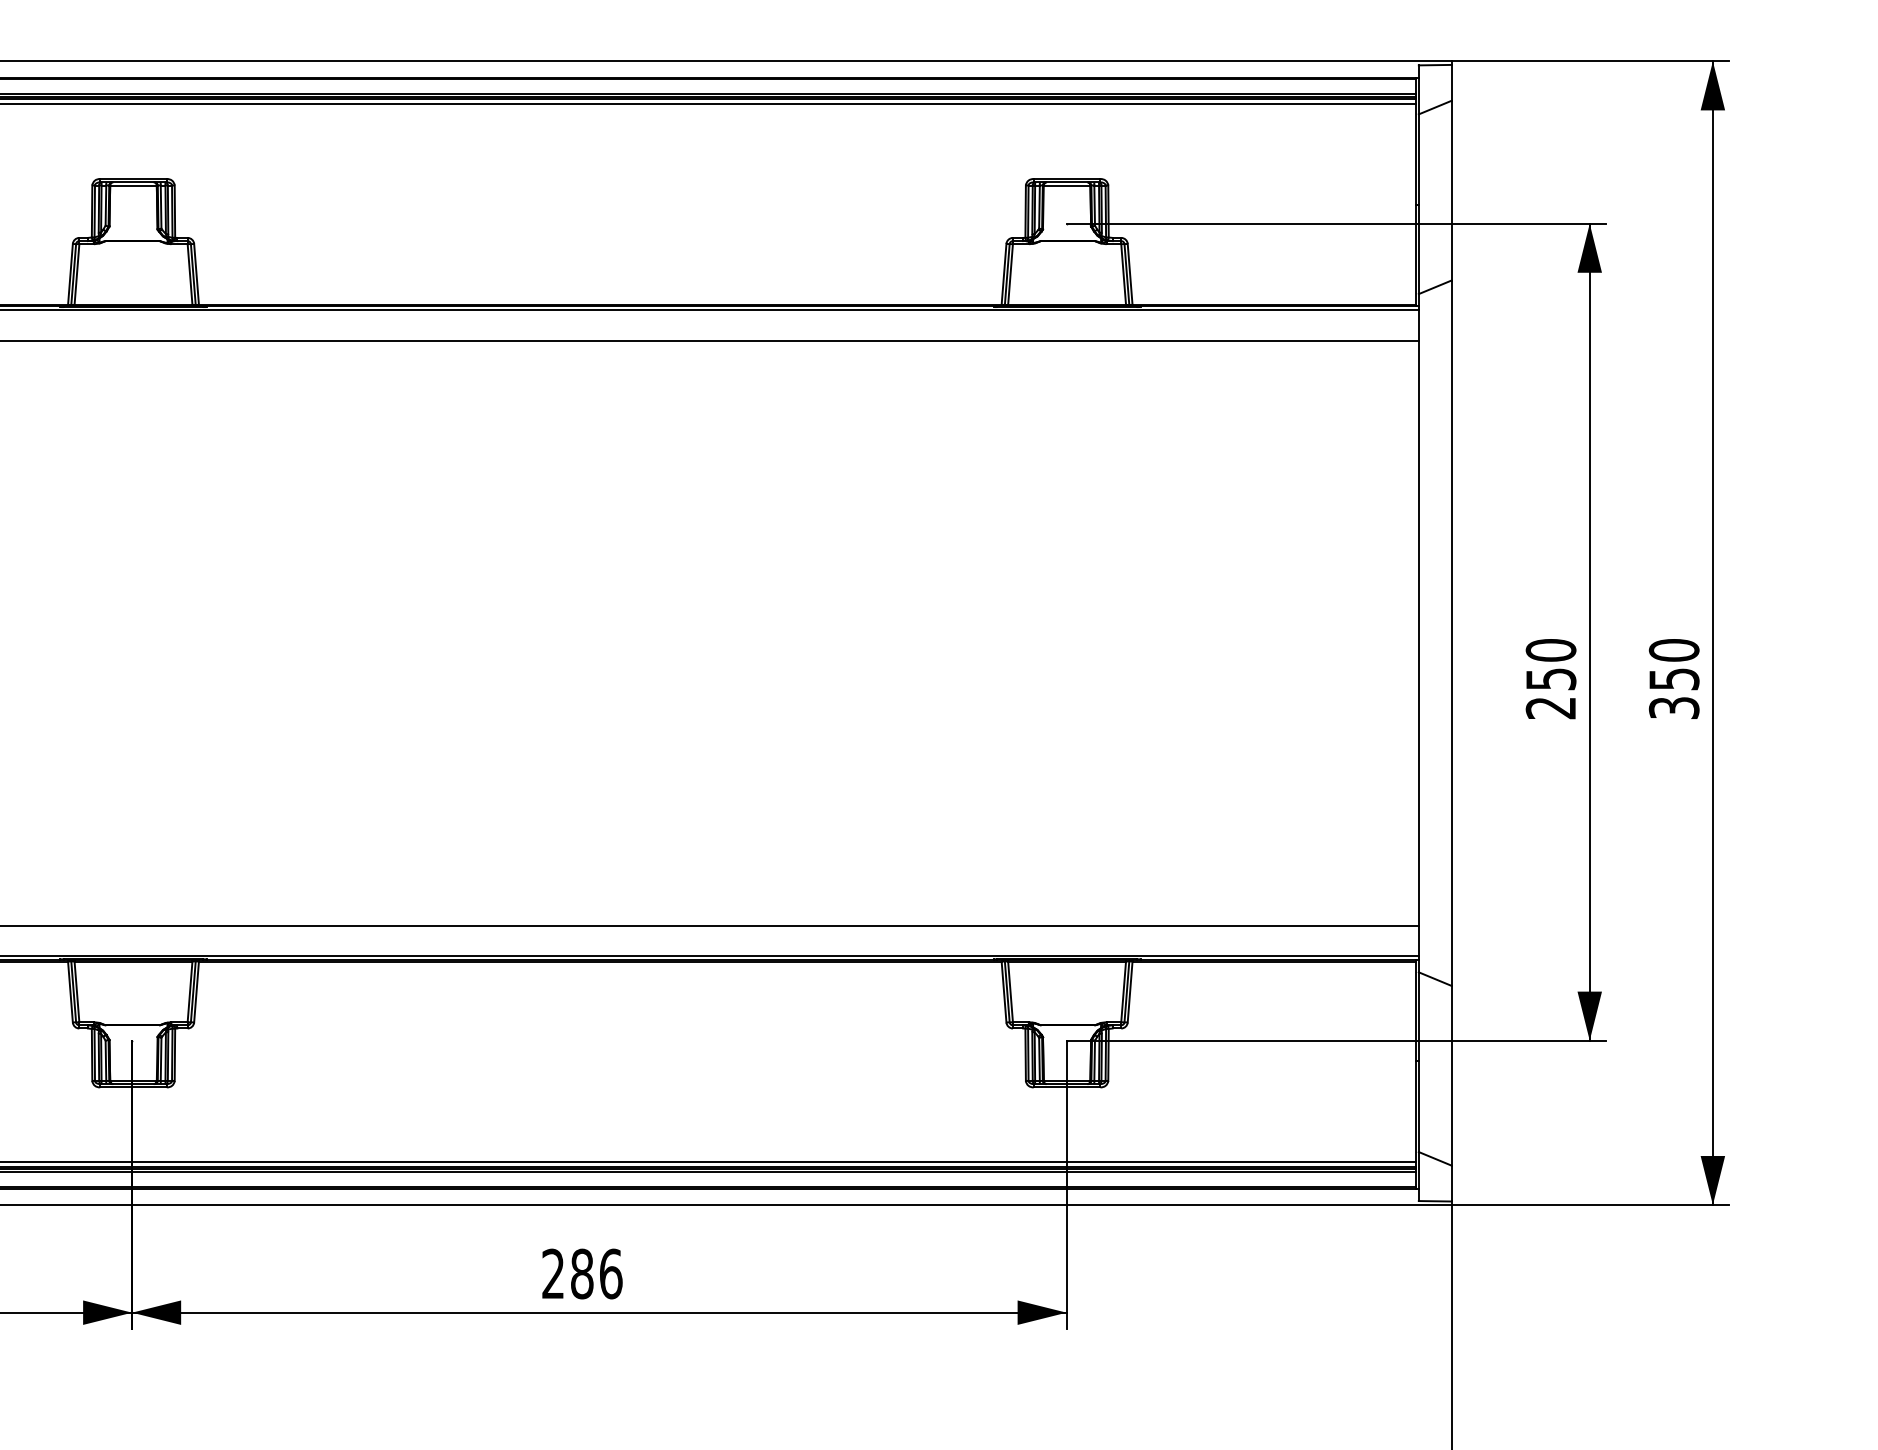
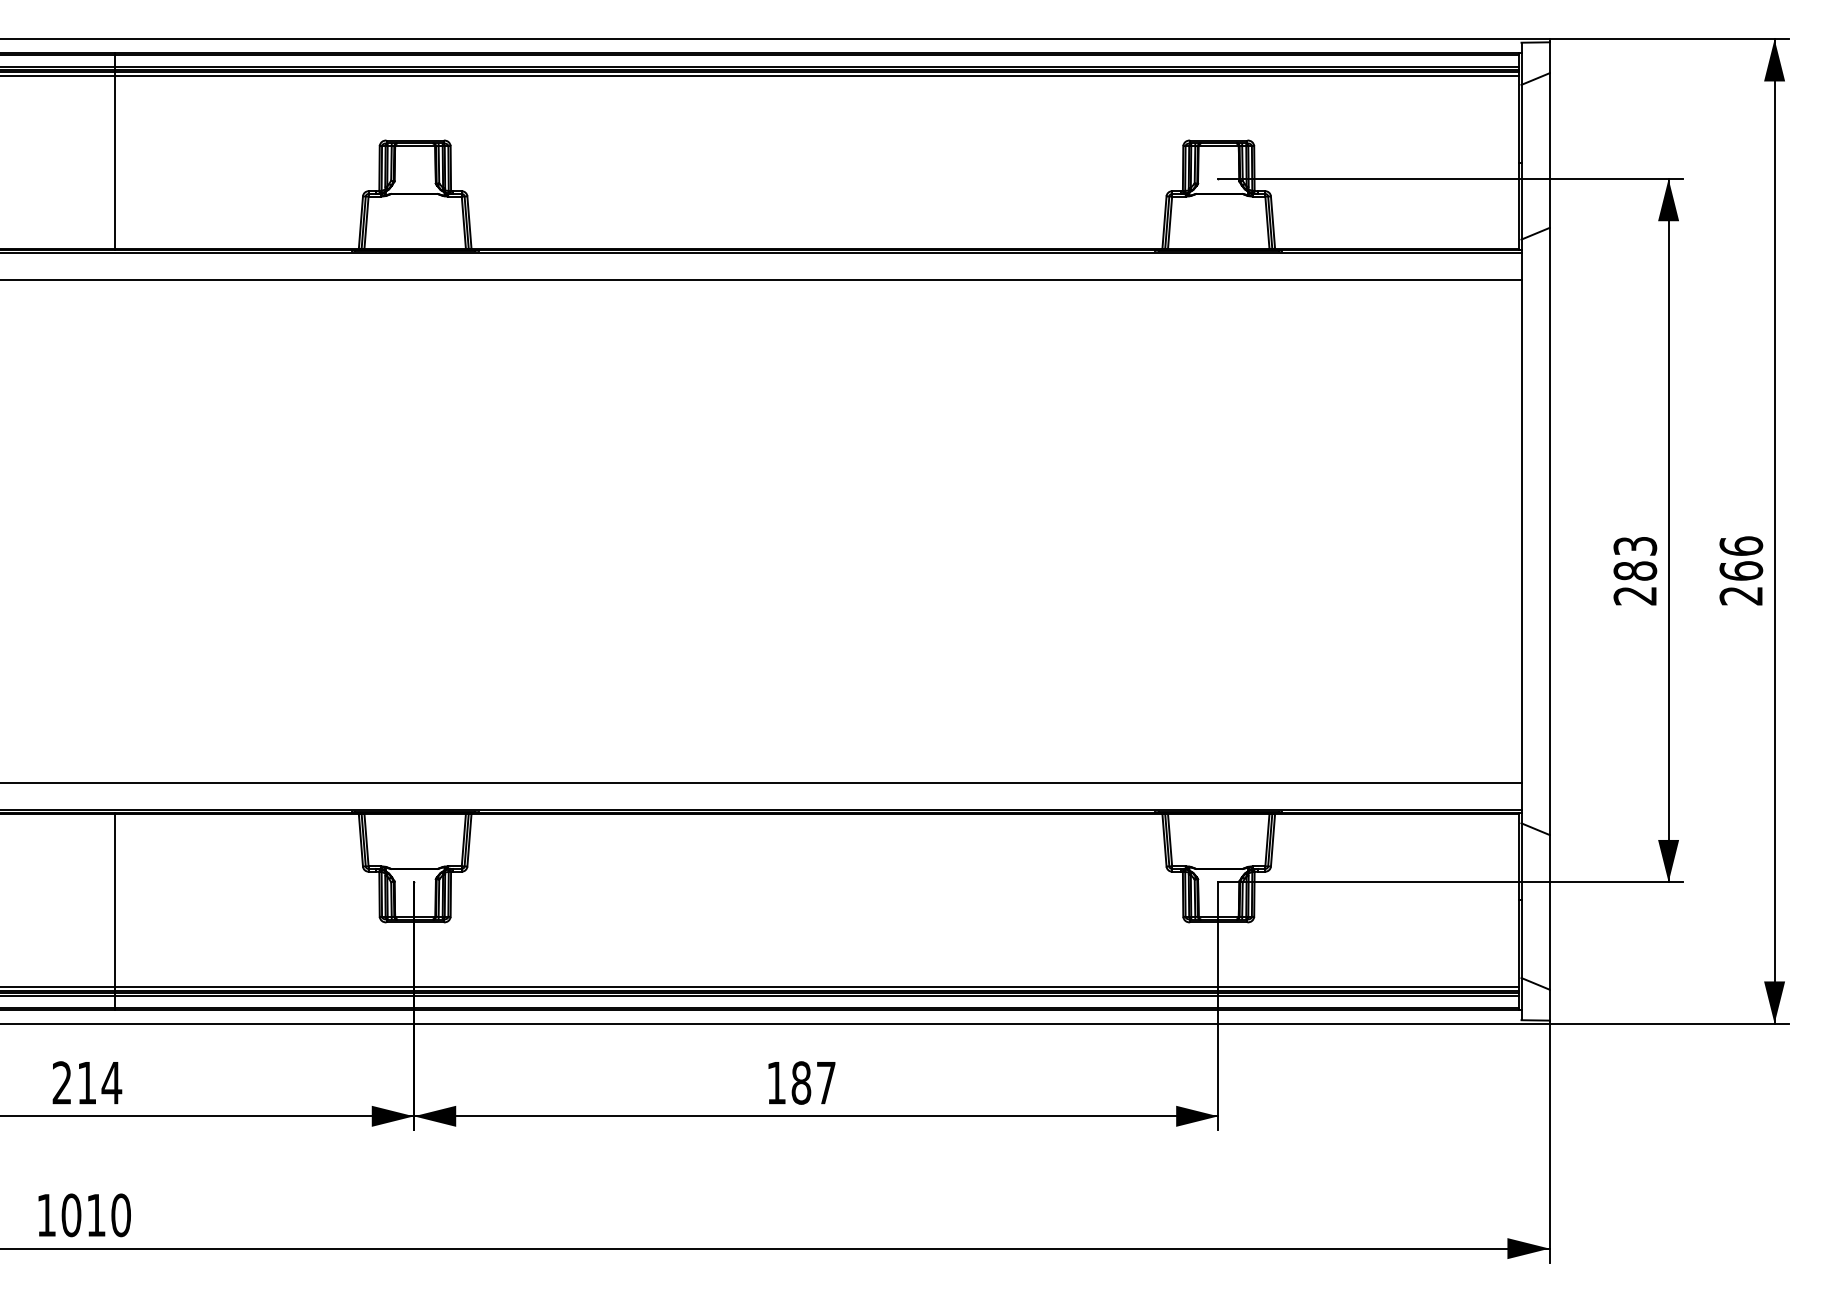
text: (1551, 664) -> (1635, 558), 250 -> 283
text: (1674, 678) -> (1741, 570), 350 -> 266
text: (582, 1273) -> (801, 1082), 286 -> 187

